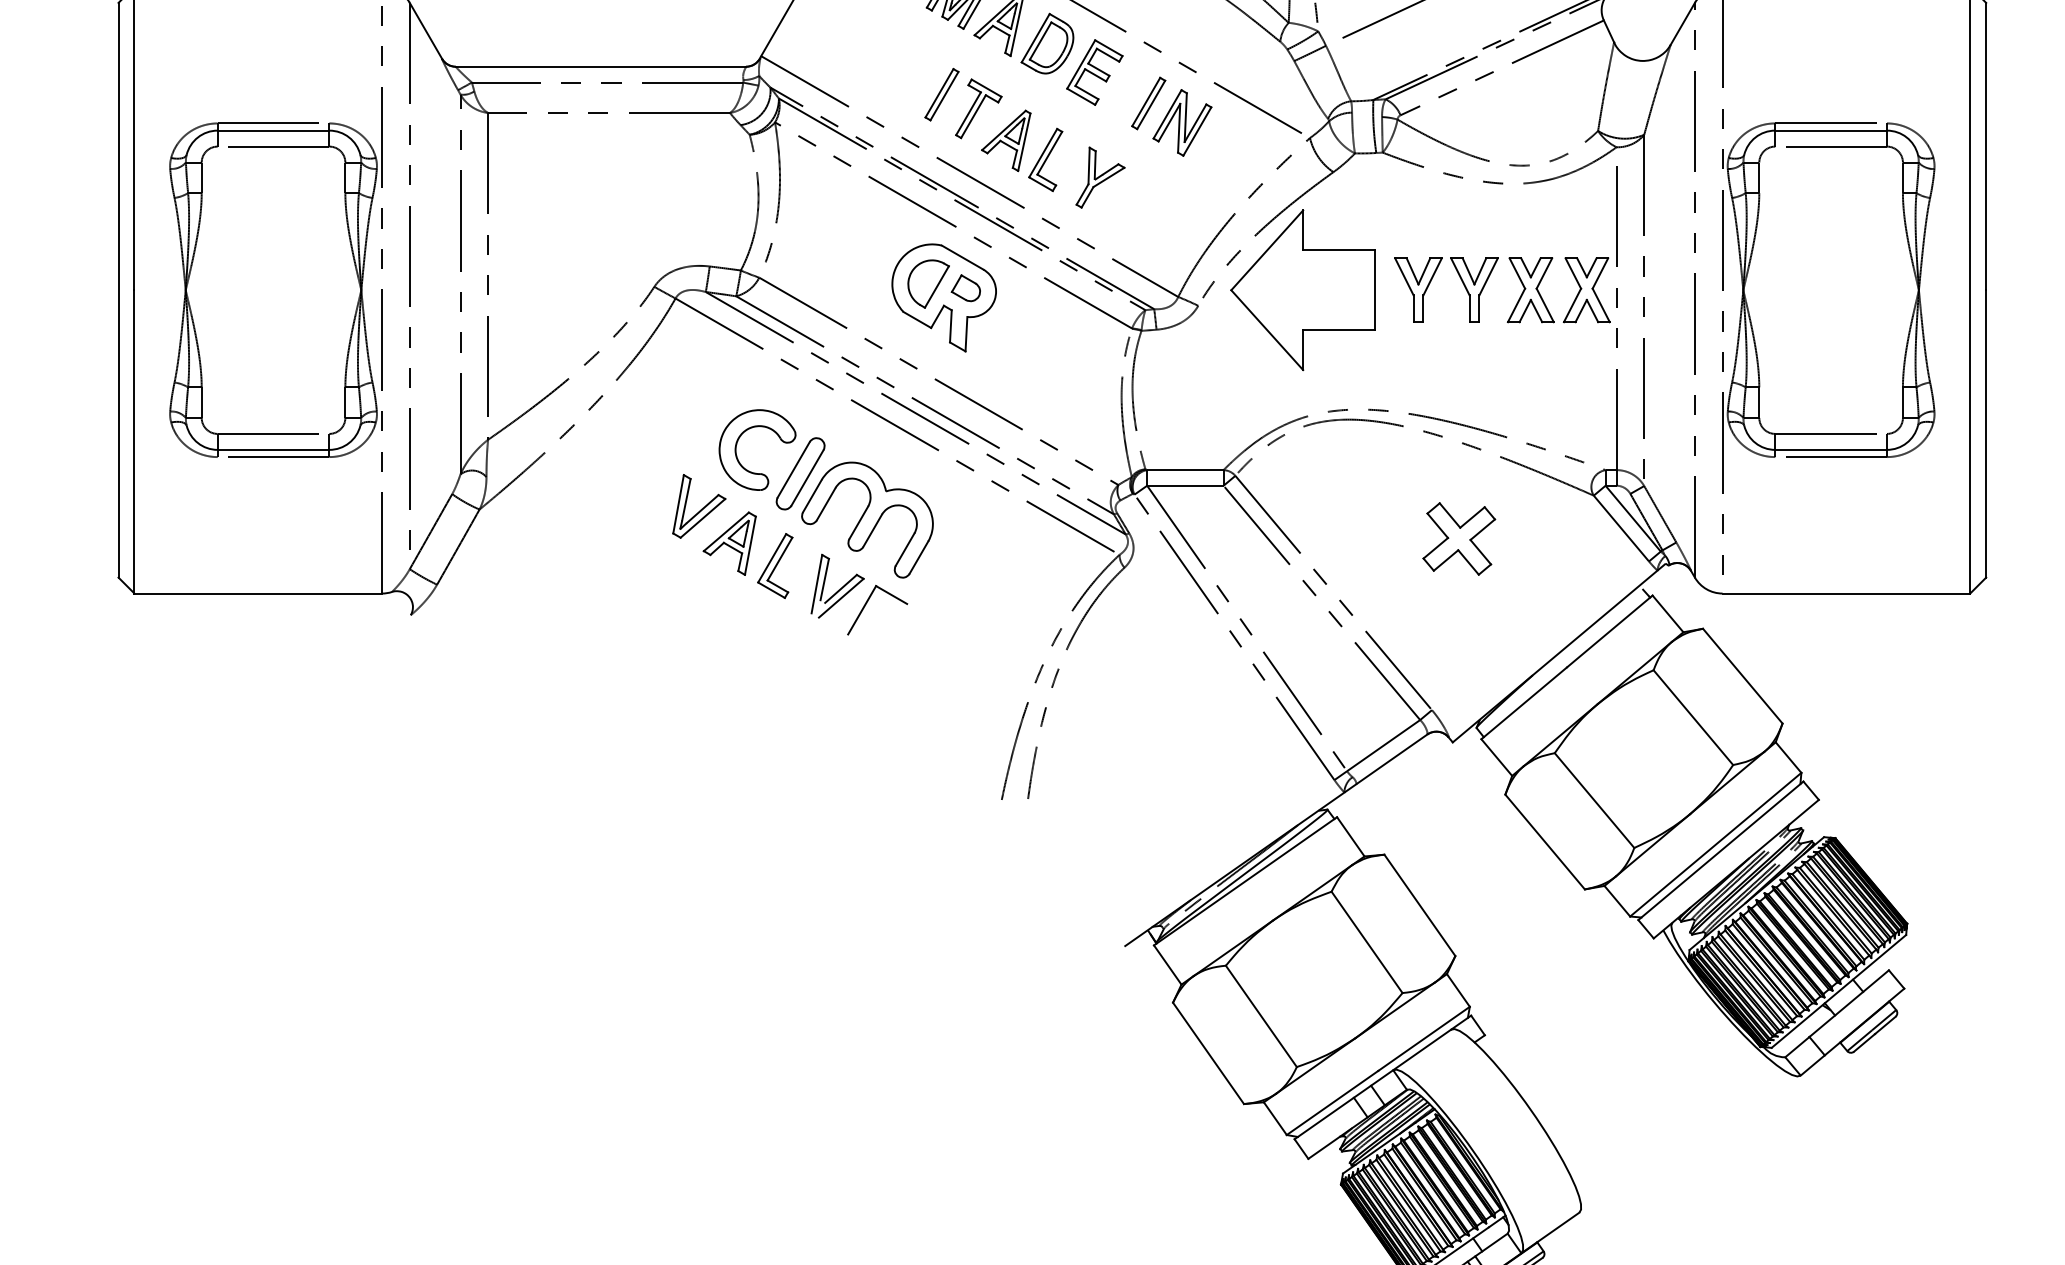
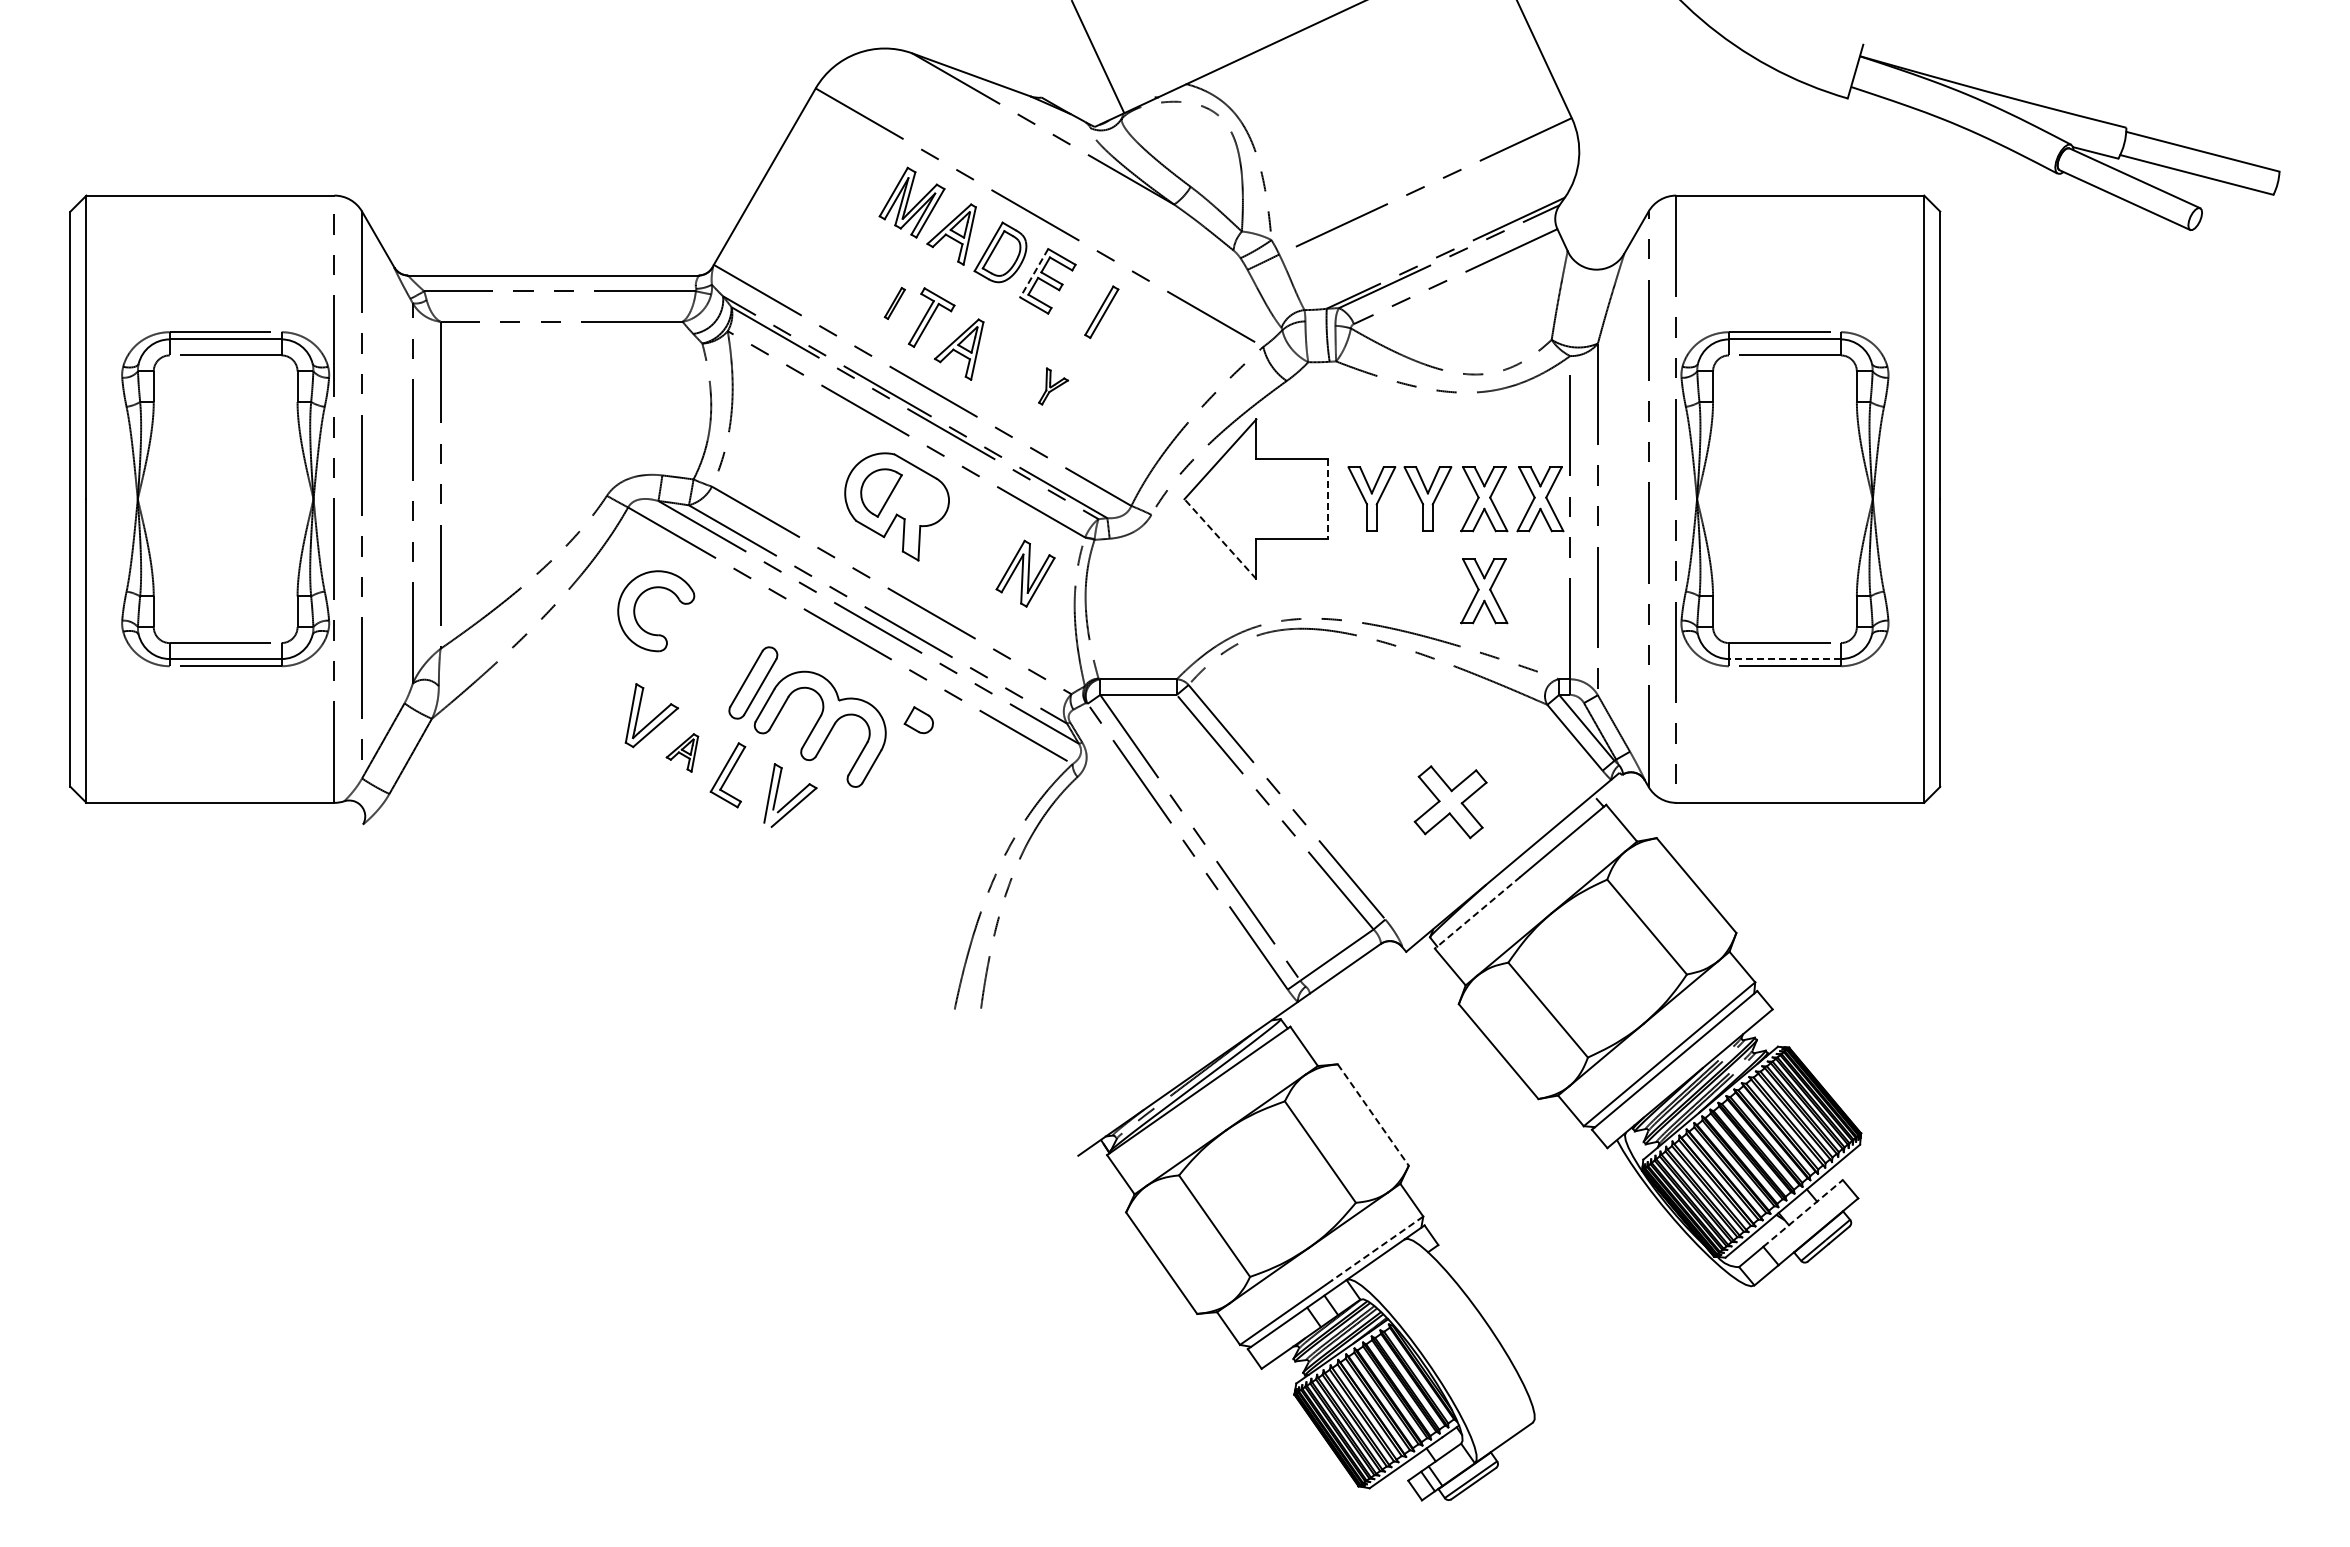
line: (1081, 64) -> (1034, 273), solid -> dashed
part: (941, 94) -> (894, 303), size x0.6
part: (1182, 122) -> (1025, 573), moved
part: (1045, 159) -> (998, 368), removed
part: (1100, 177) -> (1053, 386), size x0.6
part: (965, 288) -> (918, 720), moved
line: (1375, 290) -> (1328, 499), solid -> dashed
line: (1267, 330) -> (1220, 539), solid -> dashed
part: (1530, 382) -> (1484, 591), added
part: (736, 450) -> (635, 611), moved
line: (1830, 450) -> (1784, 659), solid -> dashed
part: (1459, 539) -> (1450, 802), moved
part: (729, 543) -> (682, 752), size x0.6
part: (867, 603) -> (820, 812), removed
line: (1523, 703) -> (1477, 912), solid -> dashed
line: (1420, 905) -> (1373, 1115), solid -> dashed
line: (1849, 1003) -> (1803, 1213), solid -> dashed
line: (1424, 1038) -> (1377, 1248), solid -> dashed

